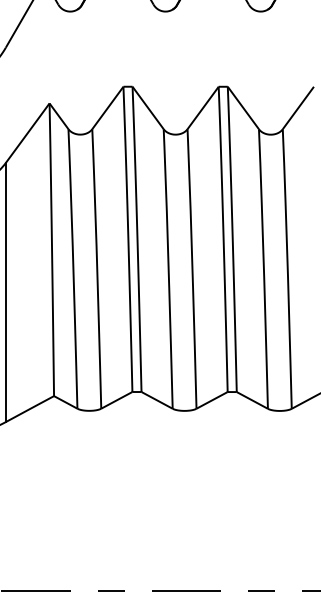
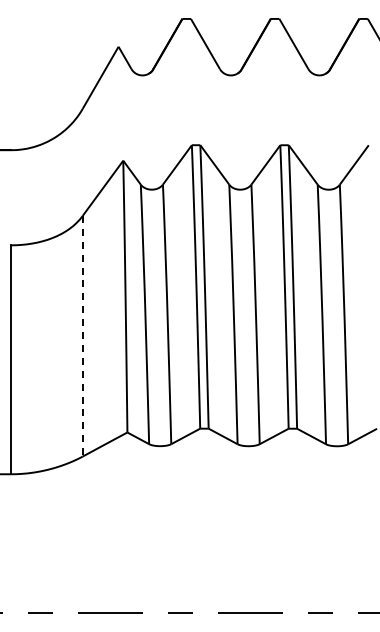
line: (5, 292) -> (82, 336), solid -> dashed

